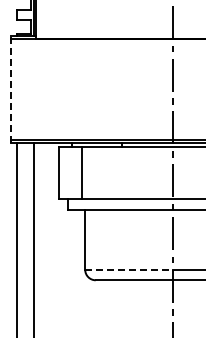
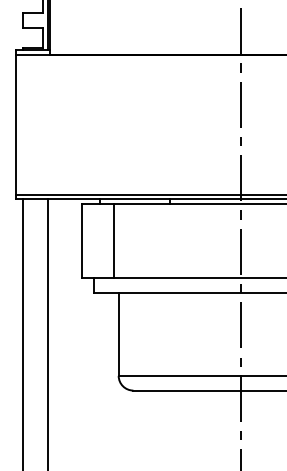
line: (11, 89) -> (15, 124), dashed -> solid
line: (129, 269) -> (180, 375), dashed -> solid

